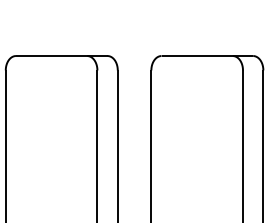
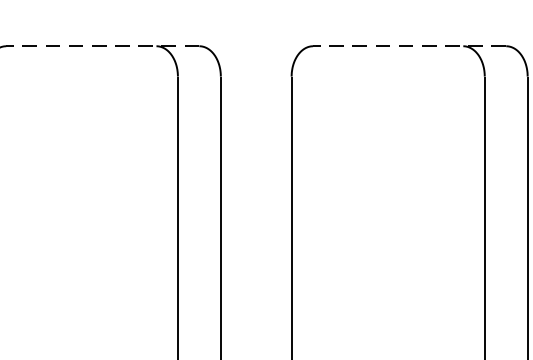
line: (61, 56) -> (102, 47), solid -> dashed
line: (207, 56) -> (409, 47), solid -> dashed

